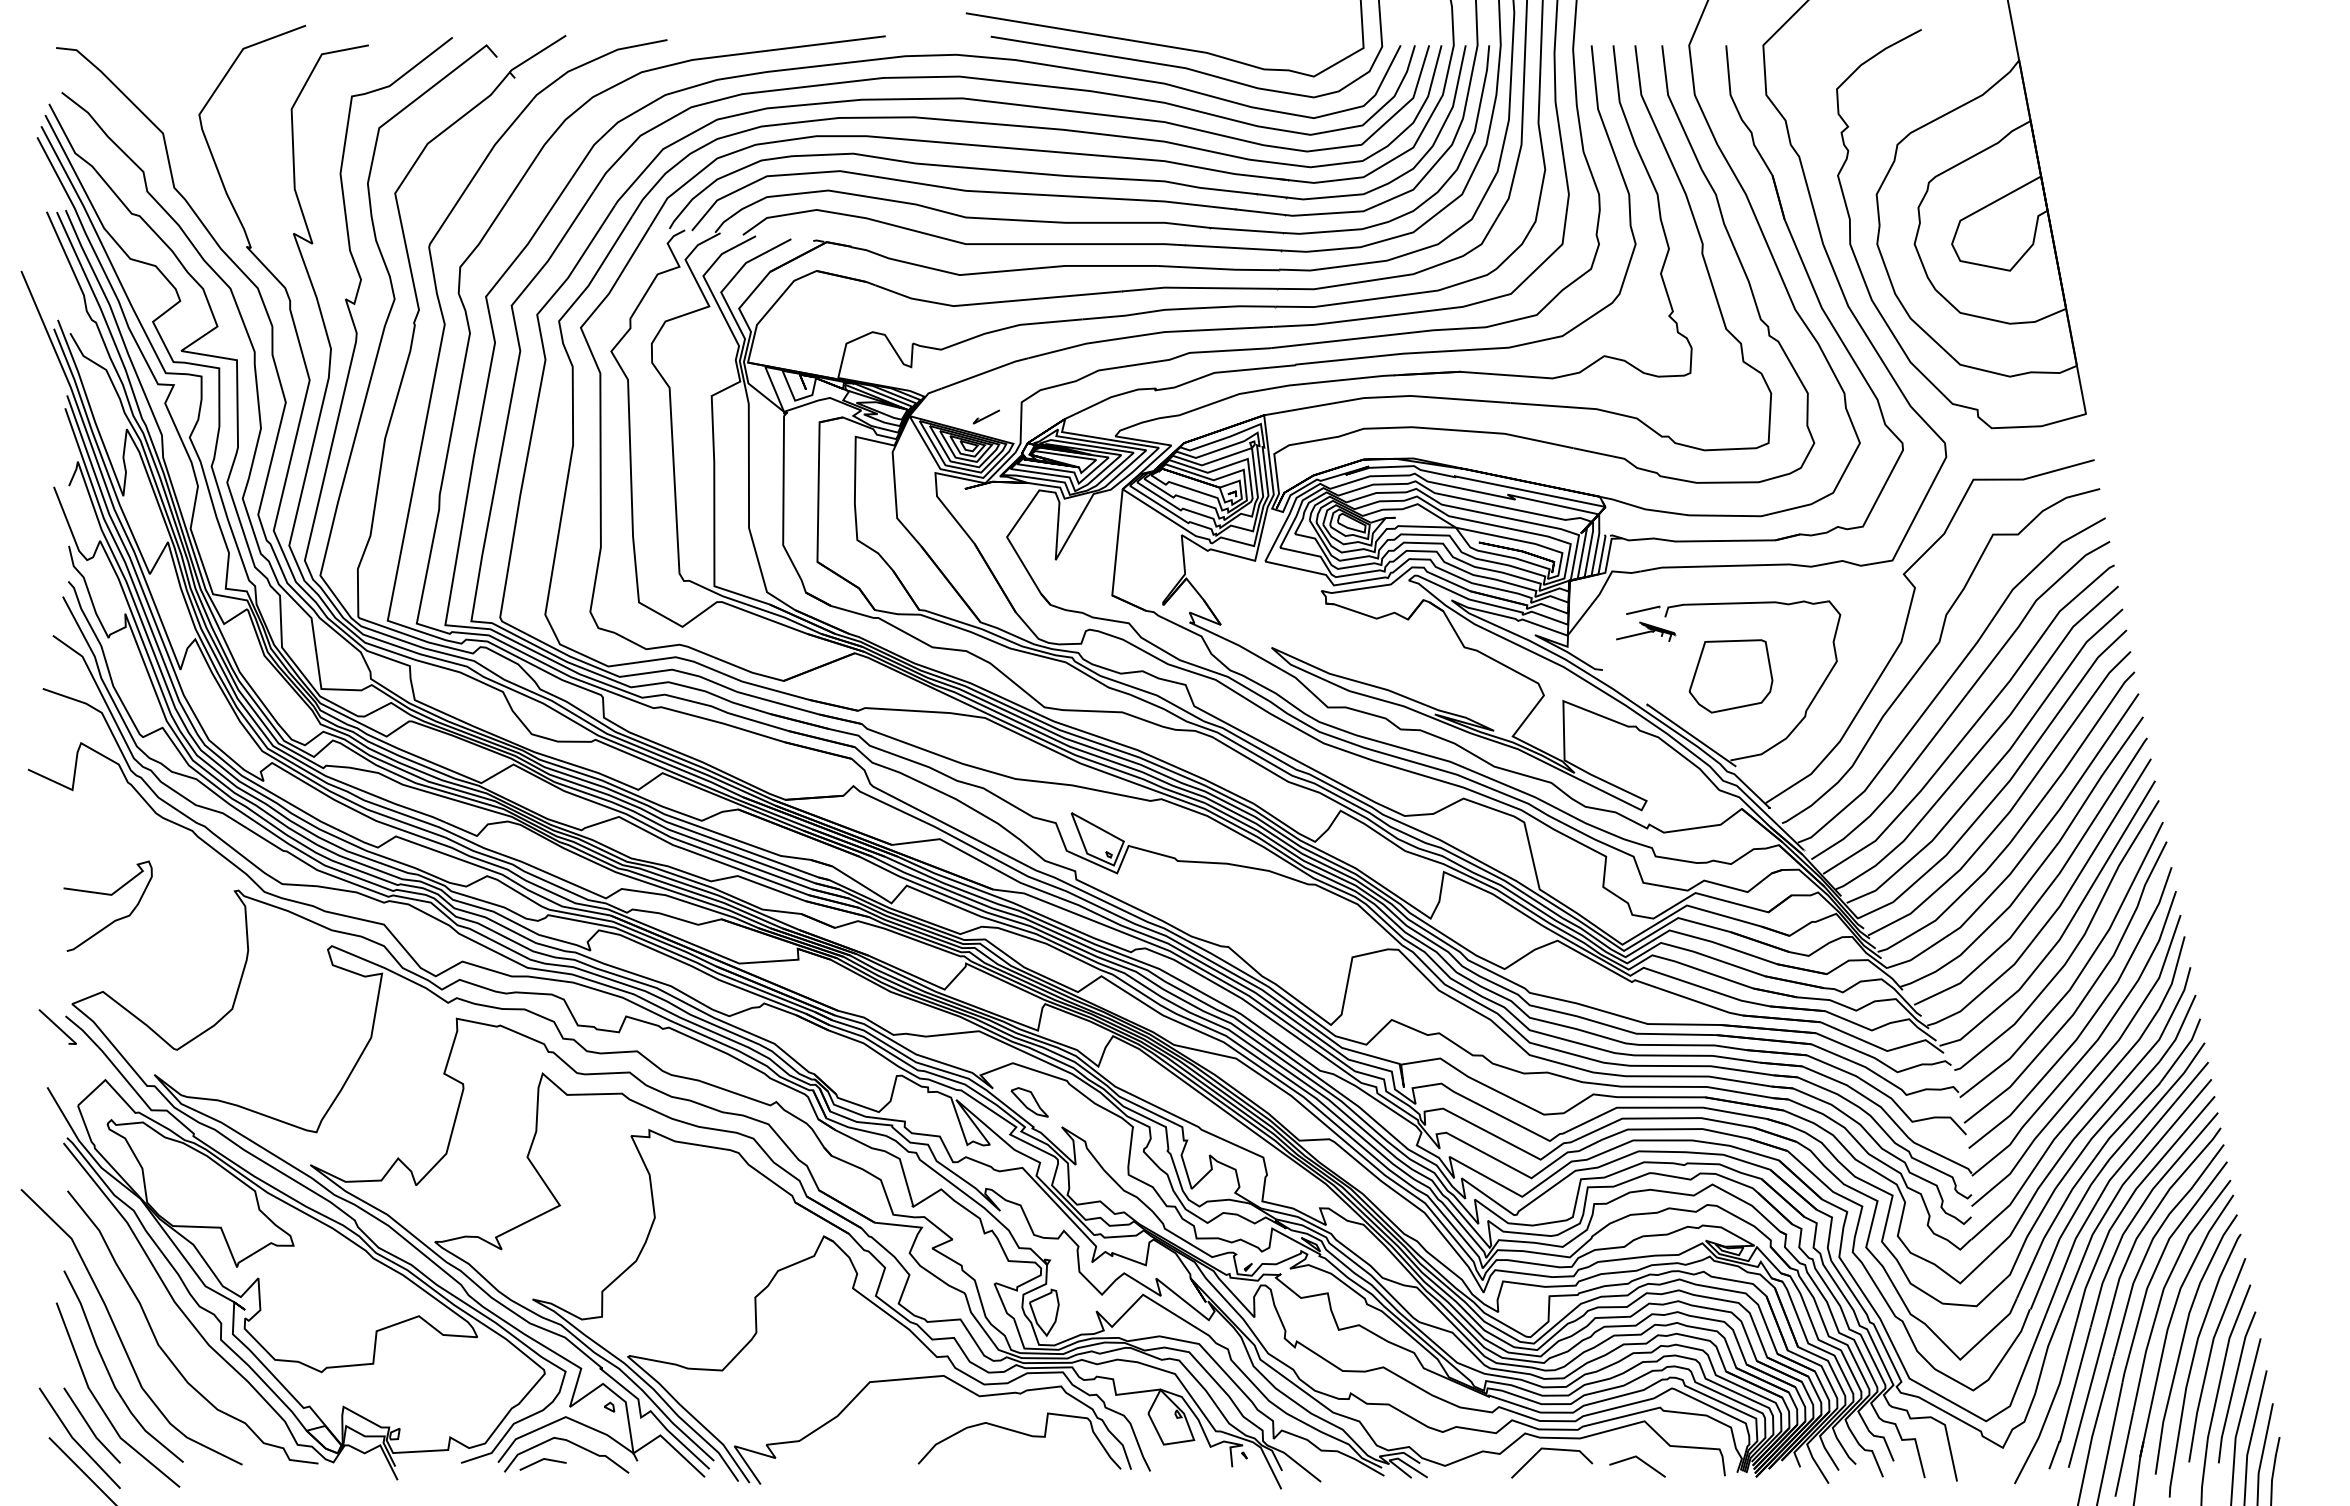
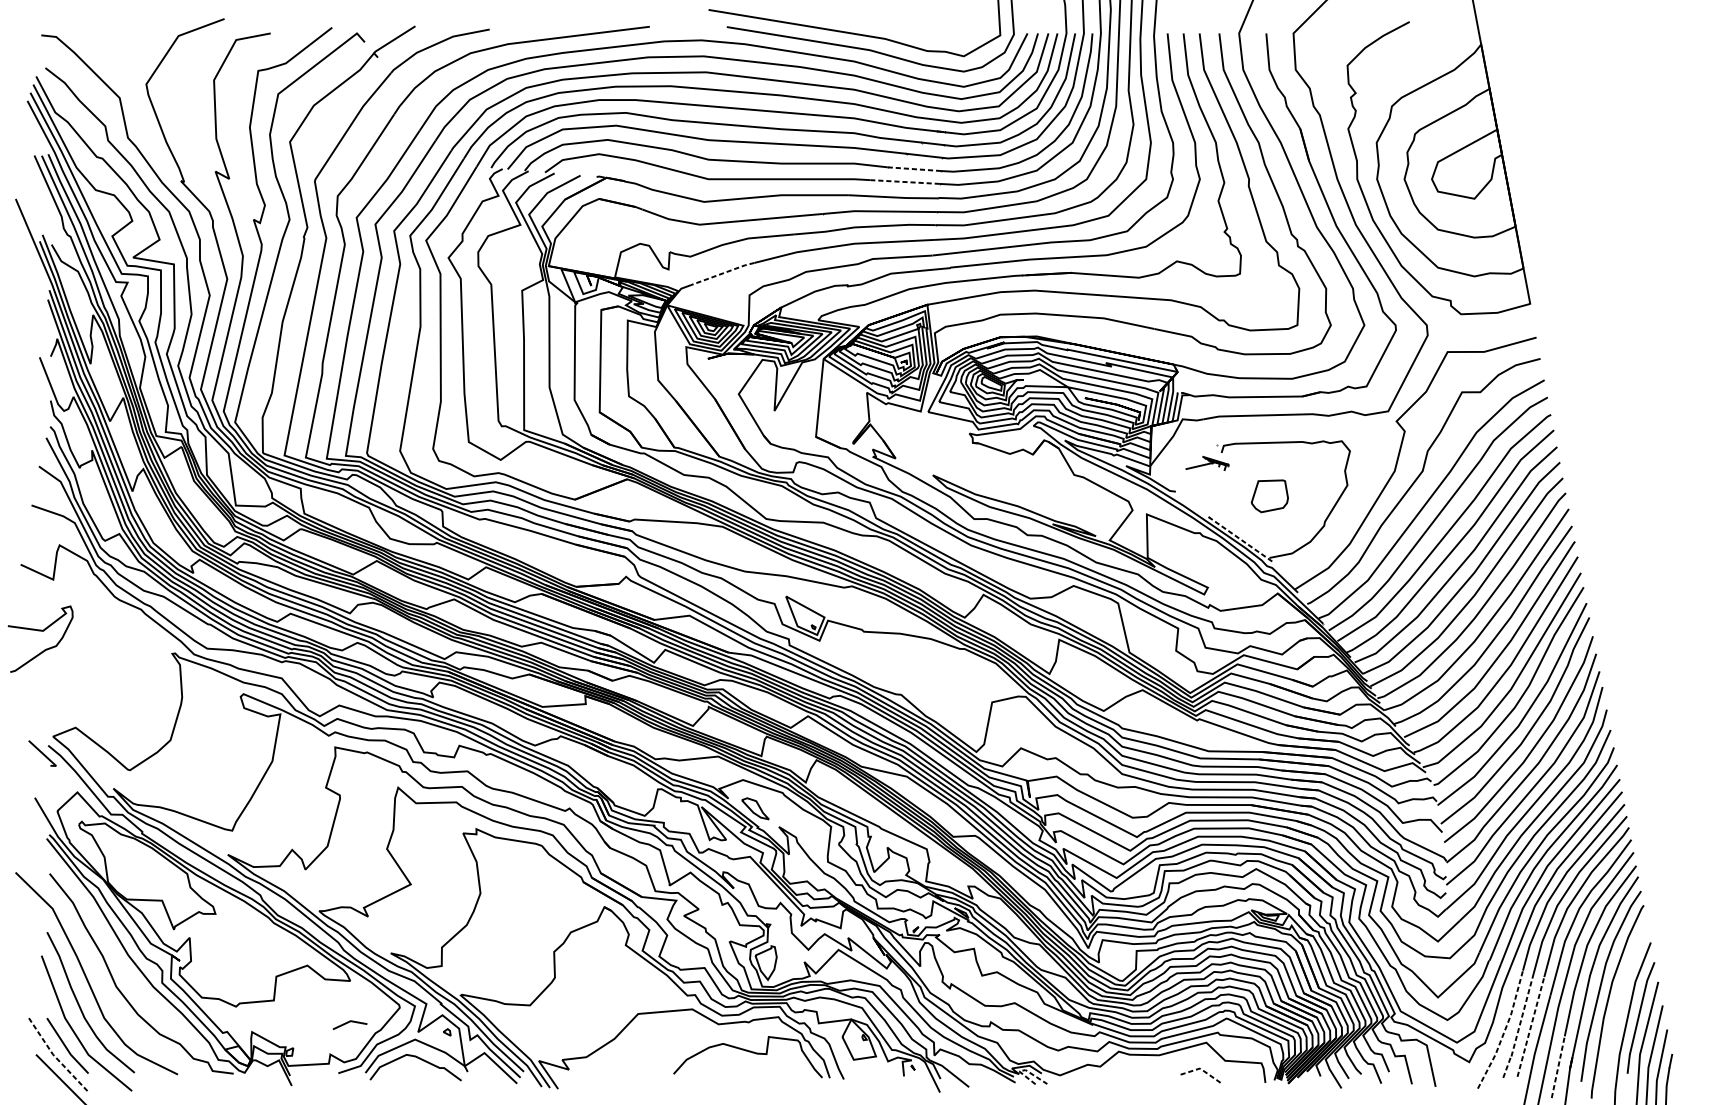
line: (1245, 230) -> (913, 169), solid -> dashed
line: (1233, 247) -> (904, 181), solid -> dashed
line: (985, 372) -> (723, 273), solid -> dashed
part: (985, 416) -> (723, 305), removed
line: (1643, 610) -> (1205, 447), removed
part: (1730, 676) -> (1269, 496), size x0.6
line: (1691, 735) -> (1240, 539), solid -> dashed
curve: (107, 895) -> (40, 631), moved
line: (2210, 1358) -> (1621, 996), removed
line: (2087, 1399) -> (1531, 1026), solid -> dashed
line: (2070, 1400) -> (1518, 1027), solid -> dashed
line: (2051, 1405) -> (1504, 1031), solid -> dashed
line: (75, 1441) -> (55, 1057), solid -> dashed
line: (1552, 1450) -> (1138, 1064), removed
line: (2124, 1454) -> (1558, 1067), solid -> dashed
line: (1397, 1458) -> (1025, 1069), solid -> dashed
line: (1639, 1458) -> (1202, 1069), solid -> dashed
line: (541, 1461) -> (348, 1023), moved

